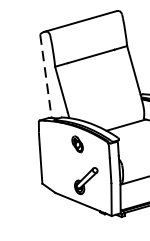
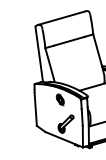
line: (46, 76) -> (39, 54), dashed -> solid

